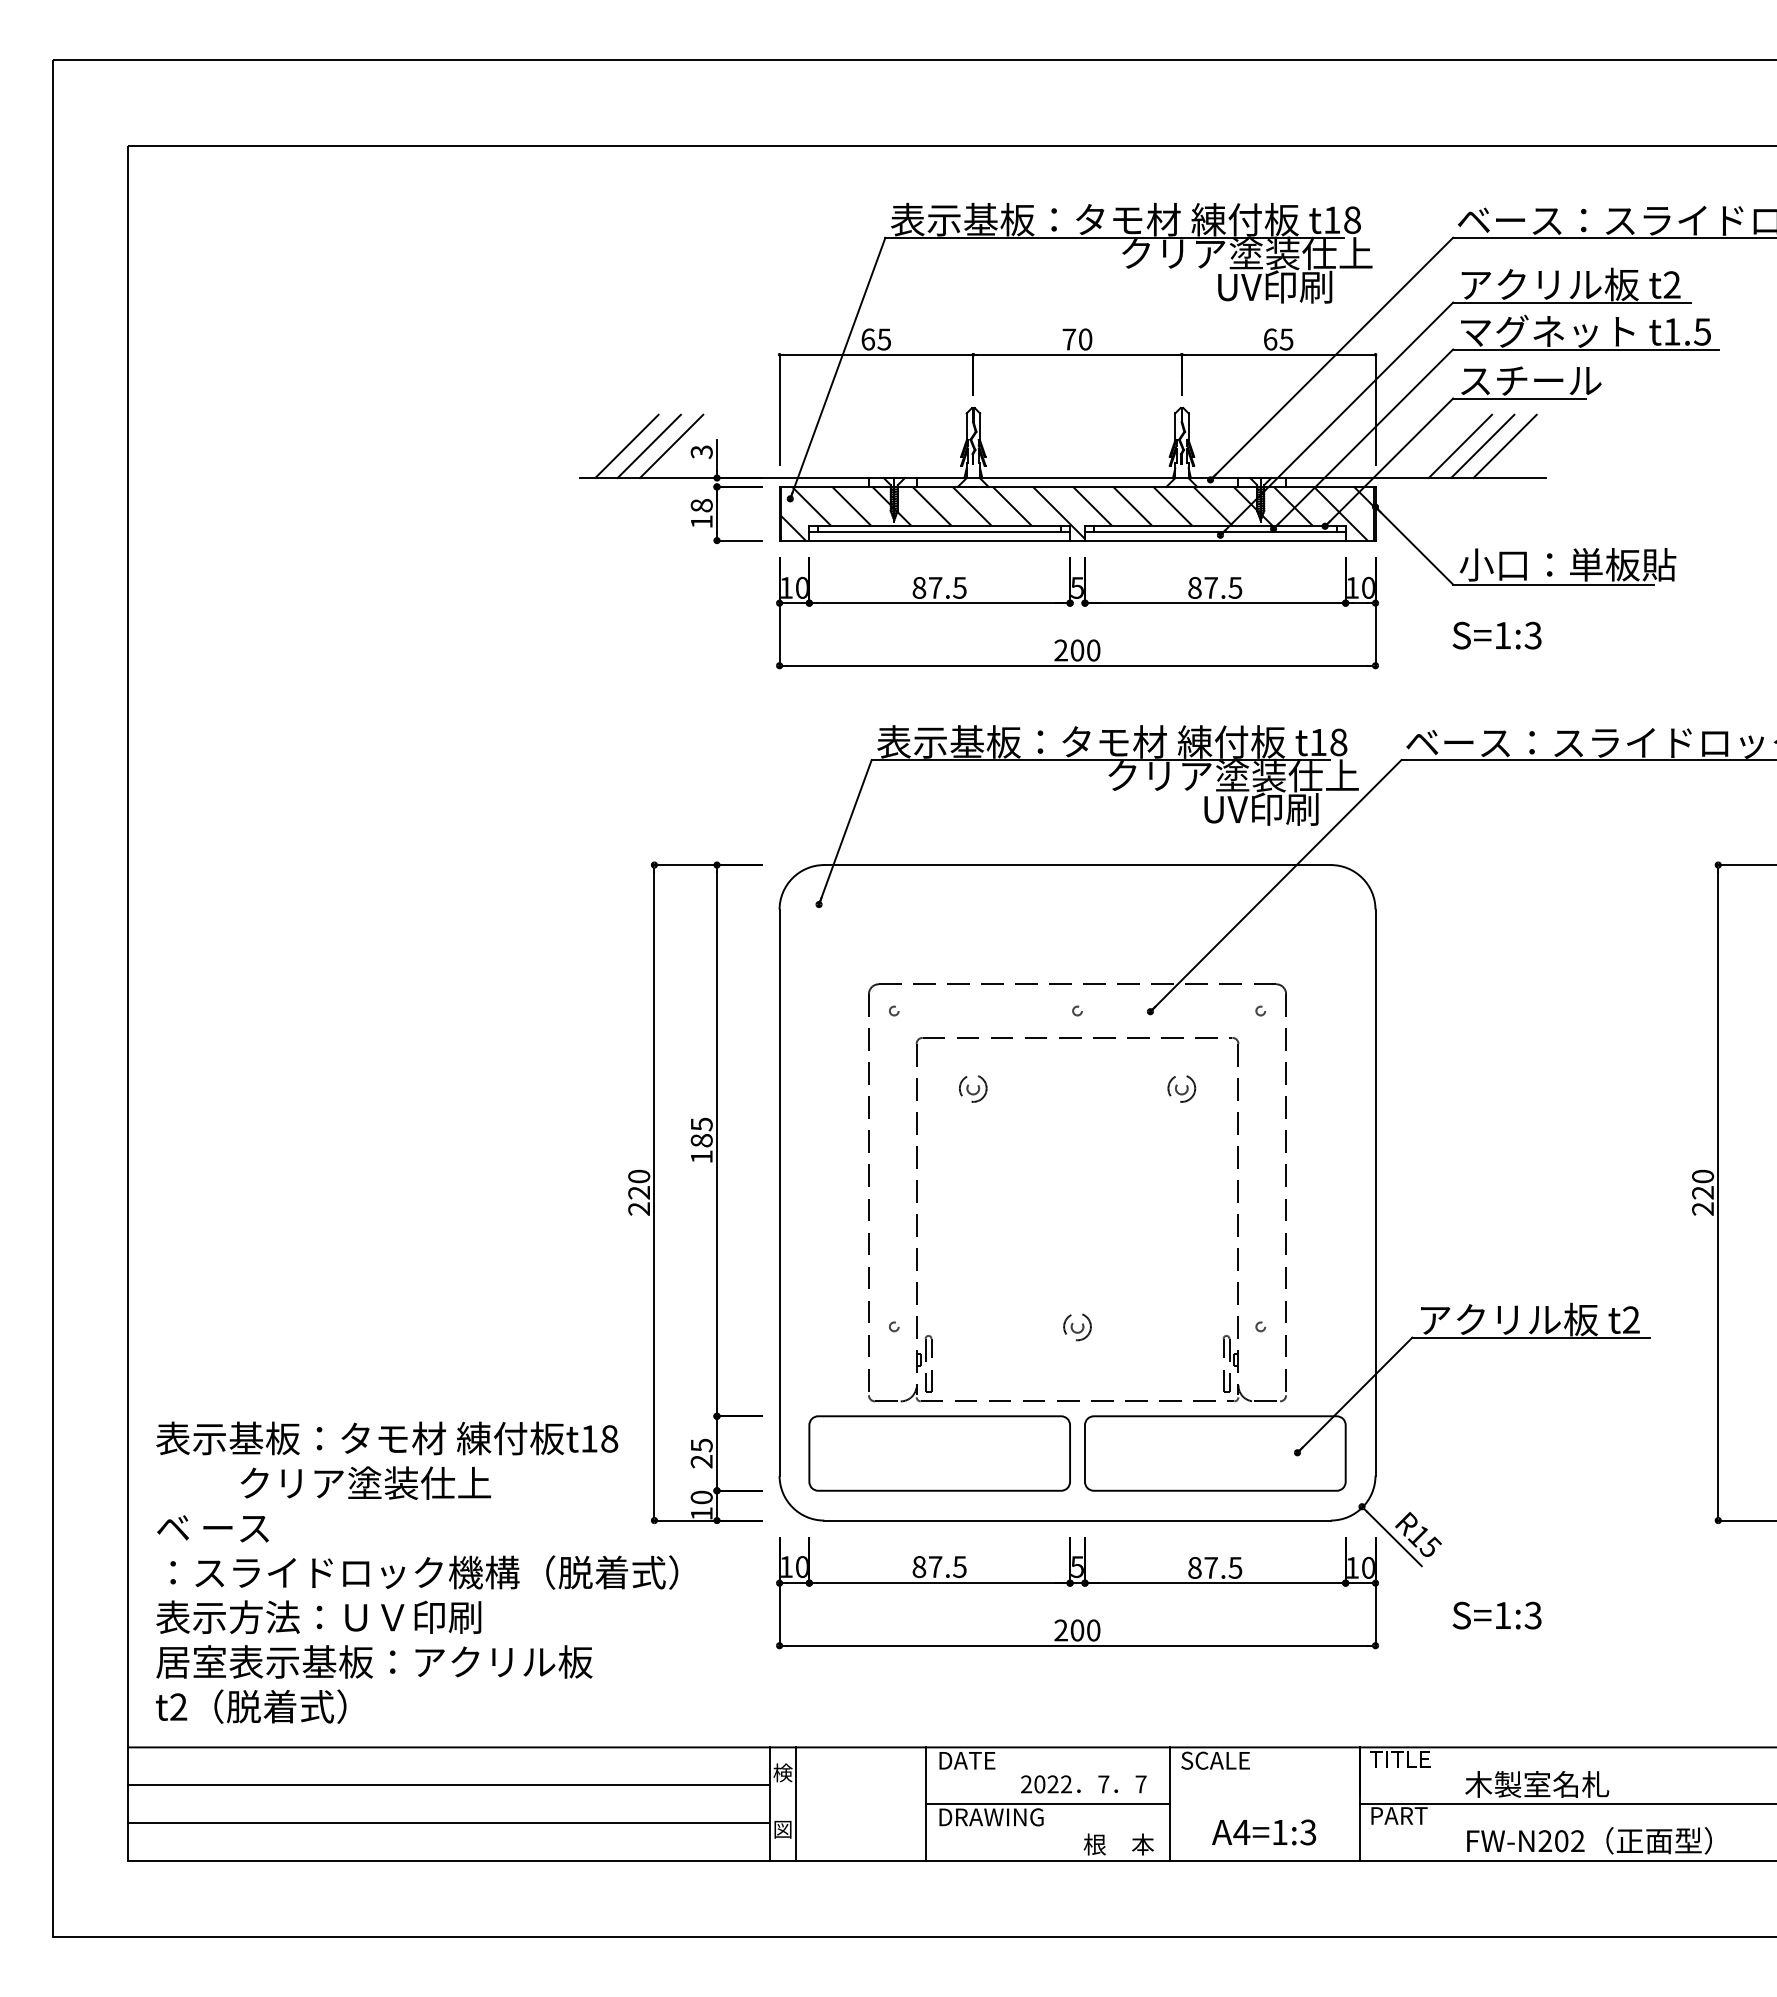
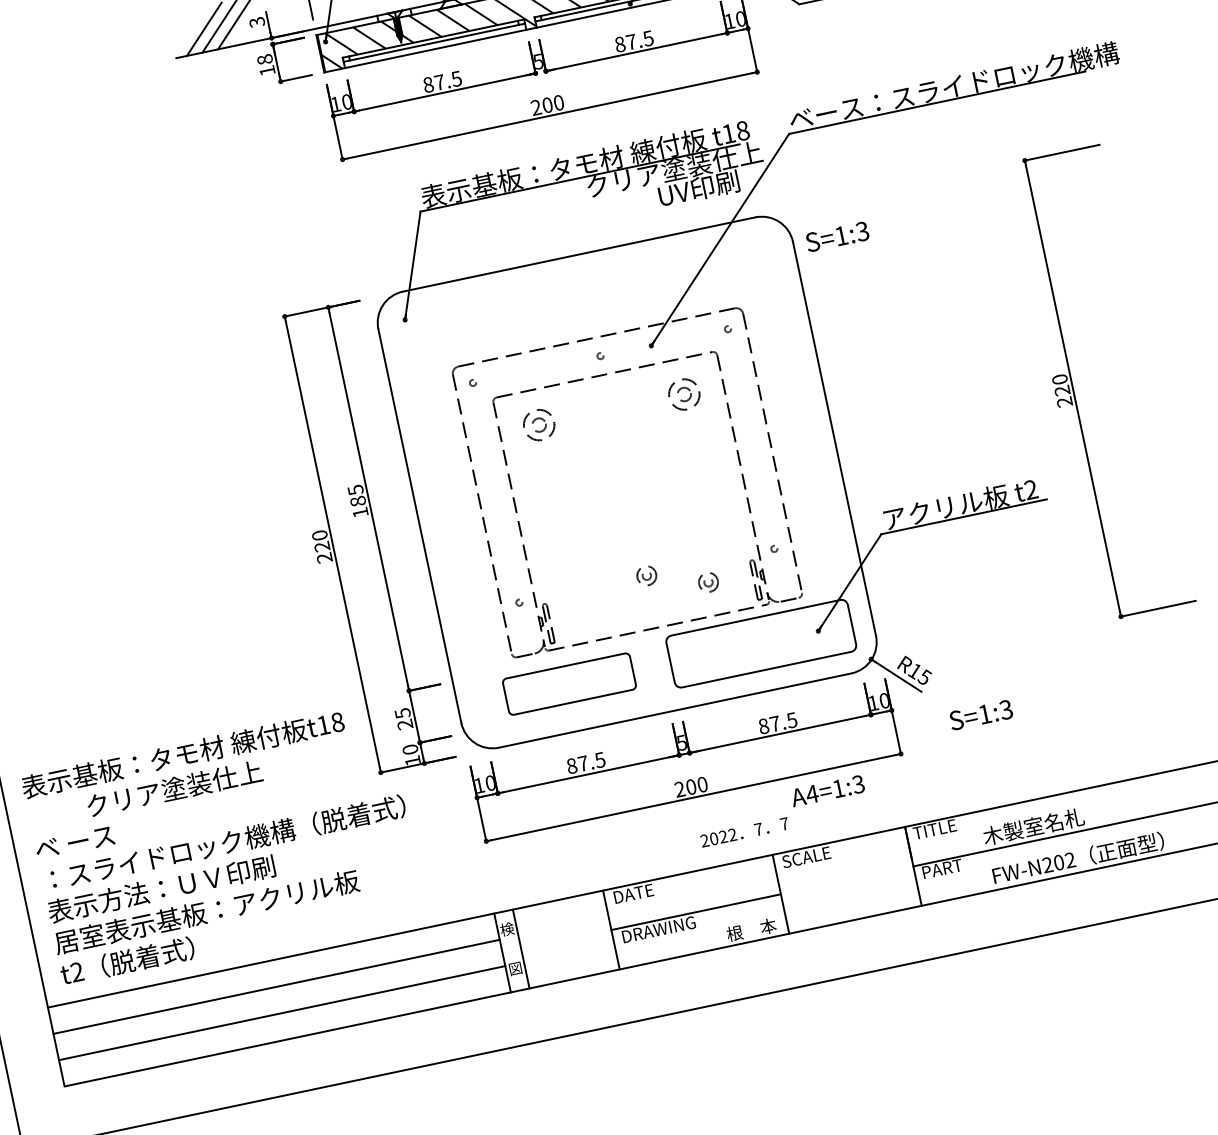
text: (1496, 635) -> (836, 236), moved
part: (973, 1088) -> (539, 425), size x1.6
part: (1181, 1088) -> (684, 394), size x1.6
part: (1160, 1354) -> (708, 582), added
part: (939, 1453) -> (569, 684), size x0.7
text: (1083, 1784) -> (744, 832), moved
text: (1264, 1832) -> (828, 790), moved

